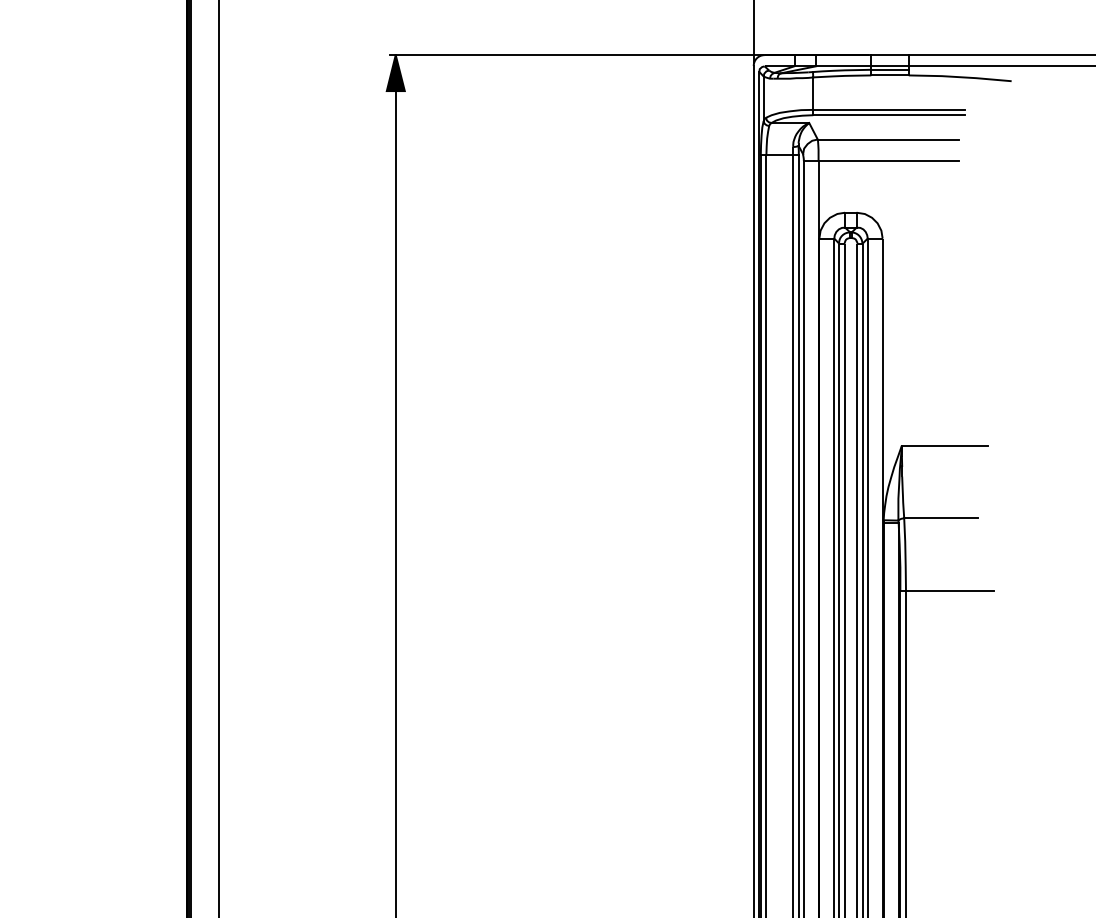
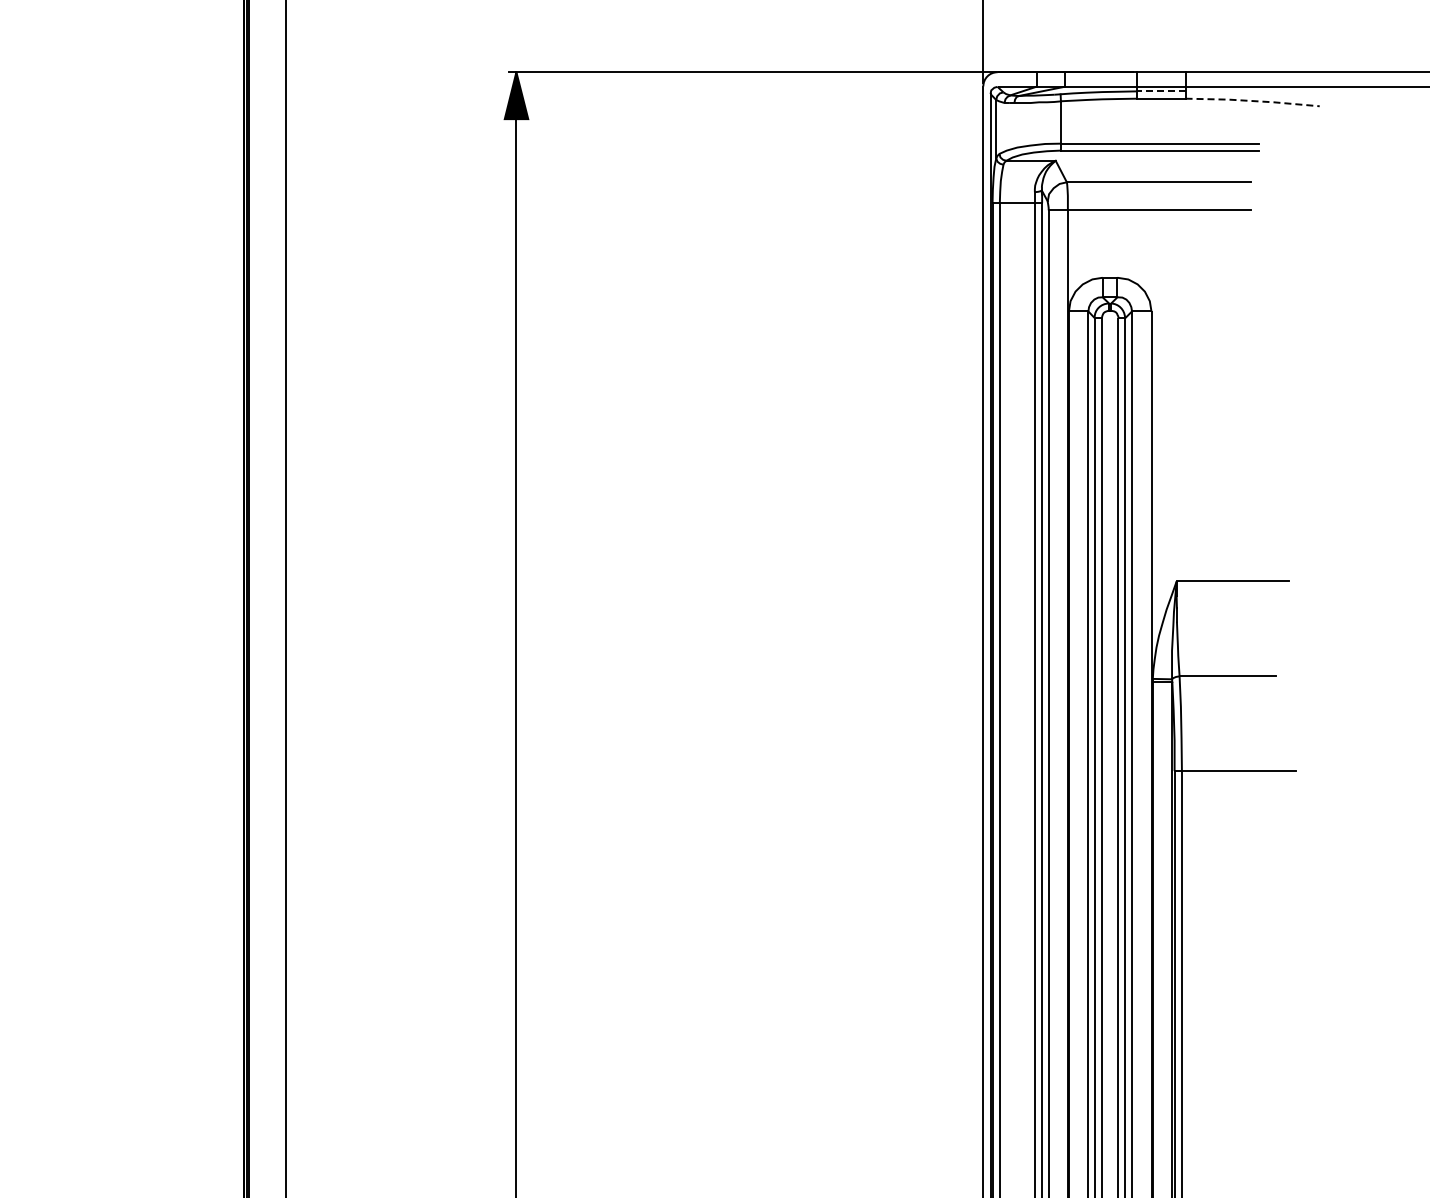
line: (889, 69) -> (1160, 91), solid -> dashed
line: (960, 77) -> (1252, 101), solid -> dashed

